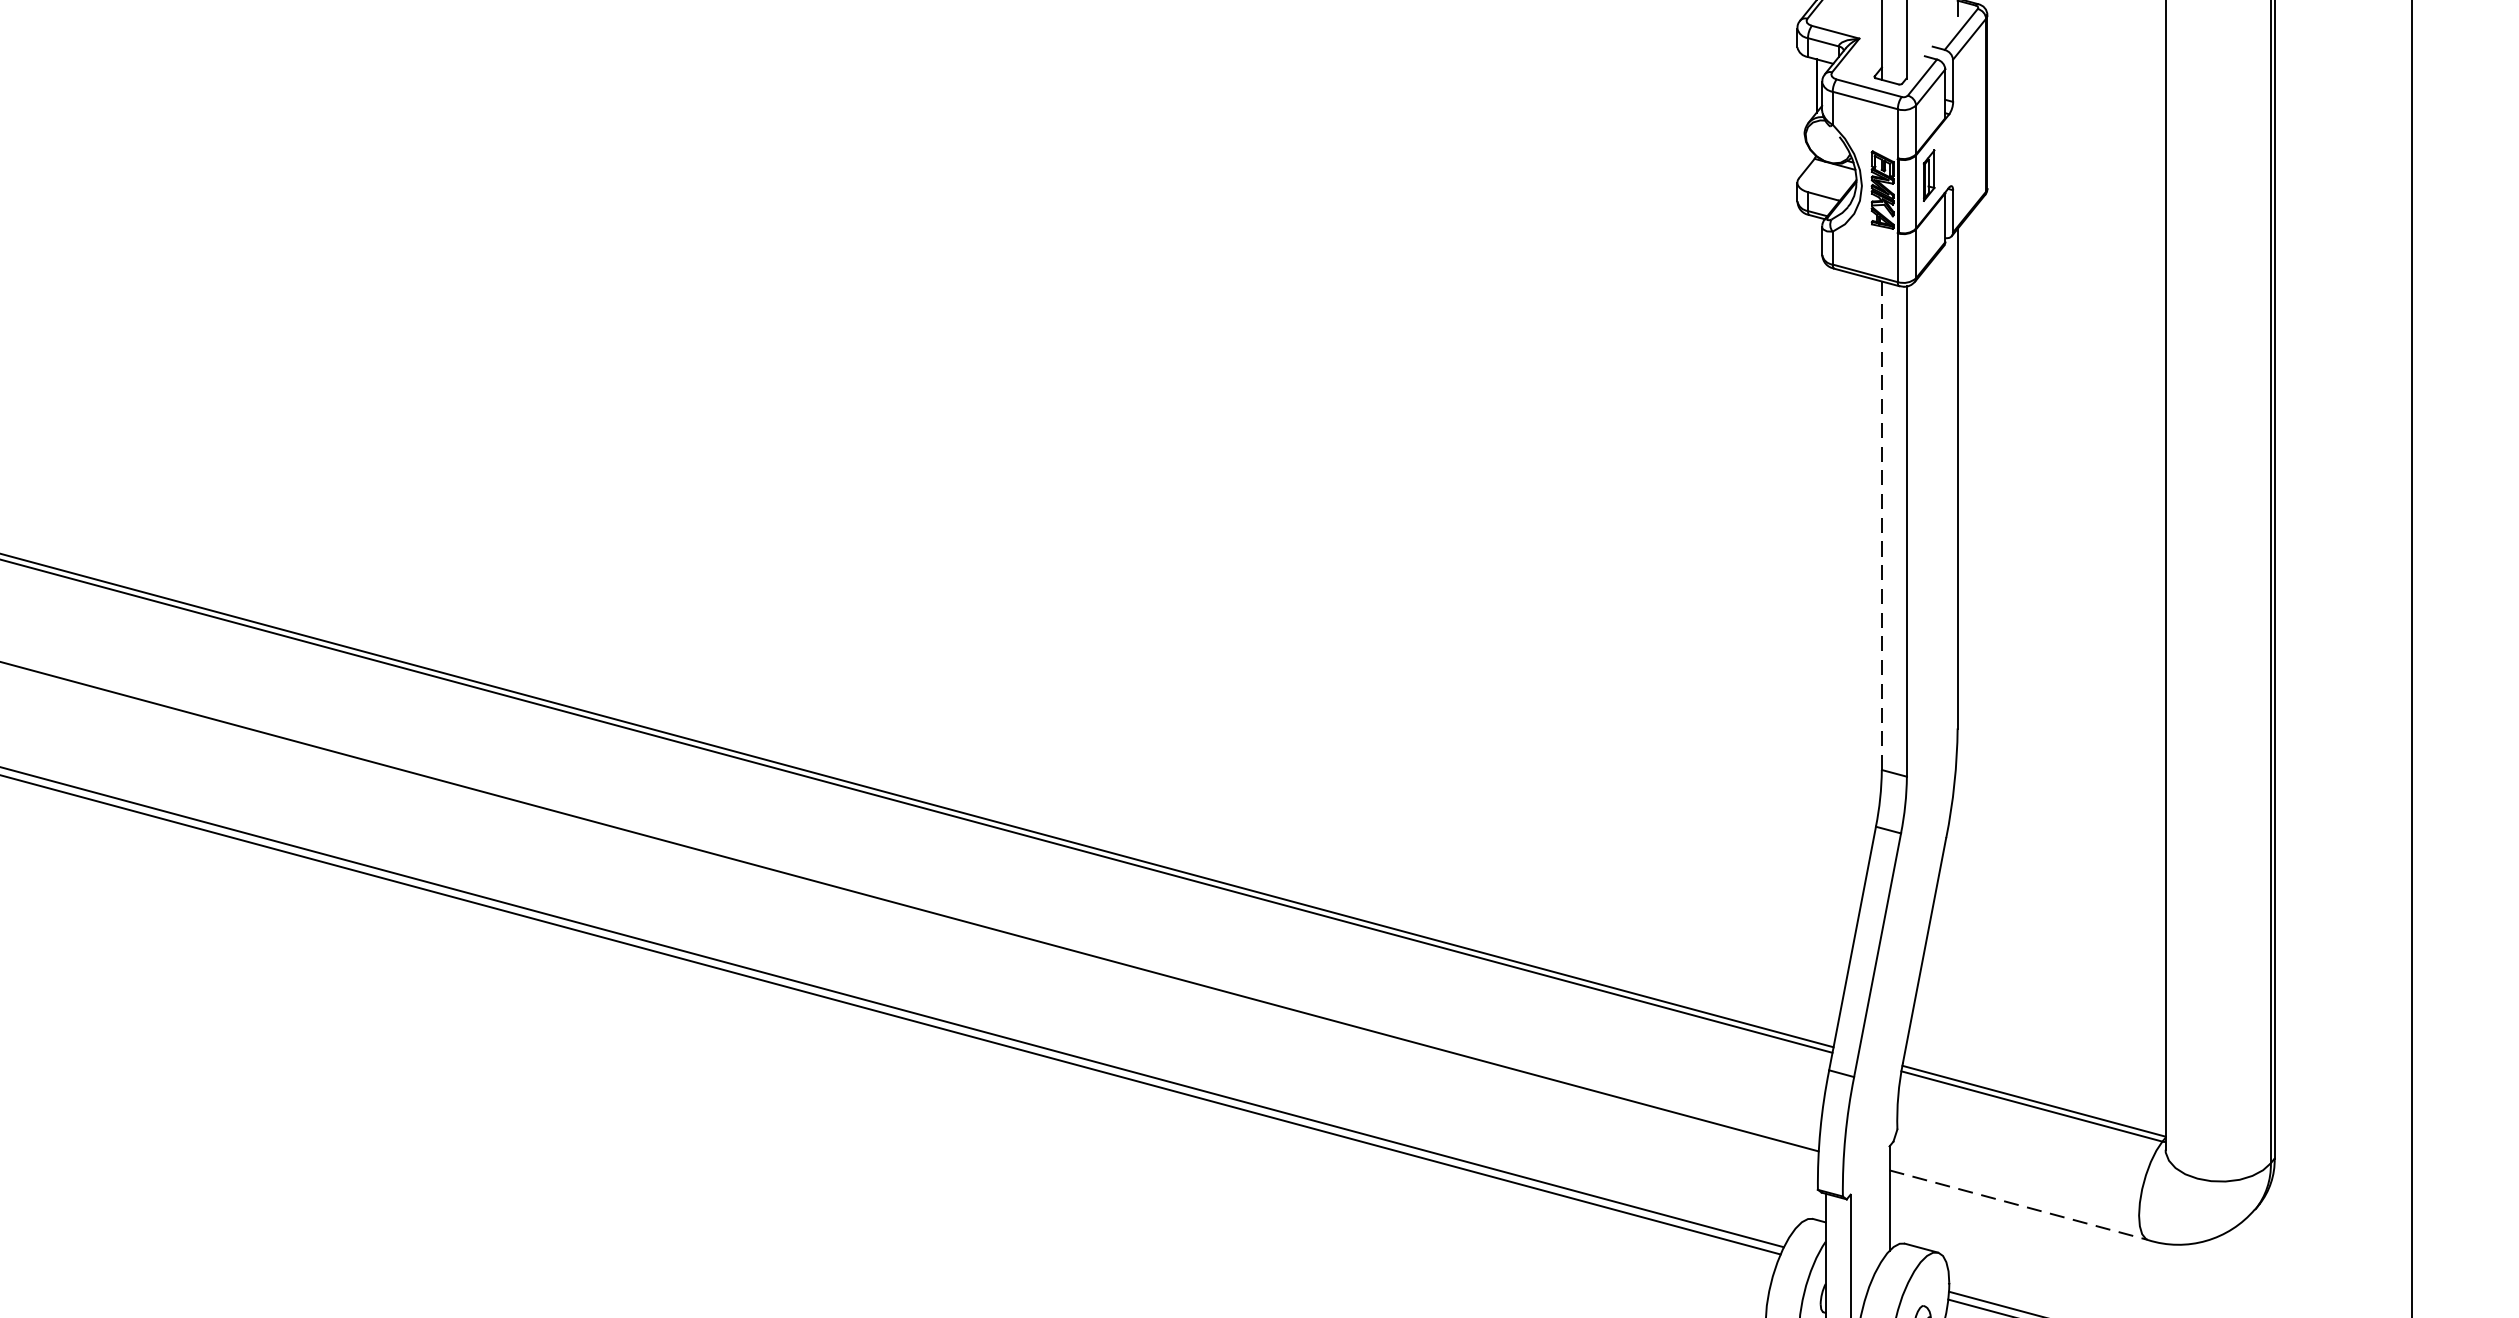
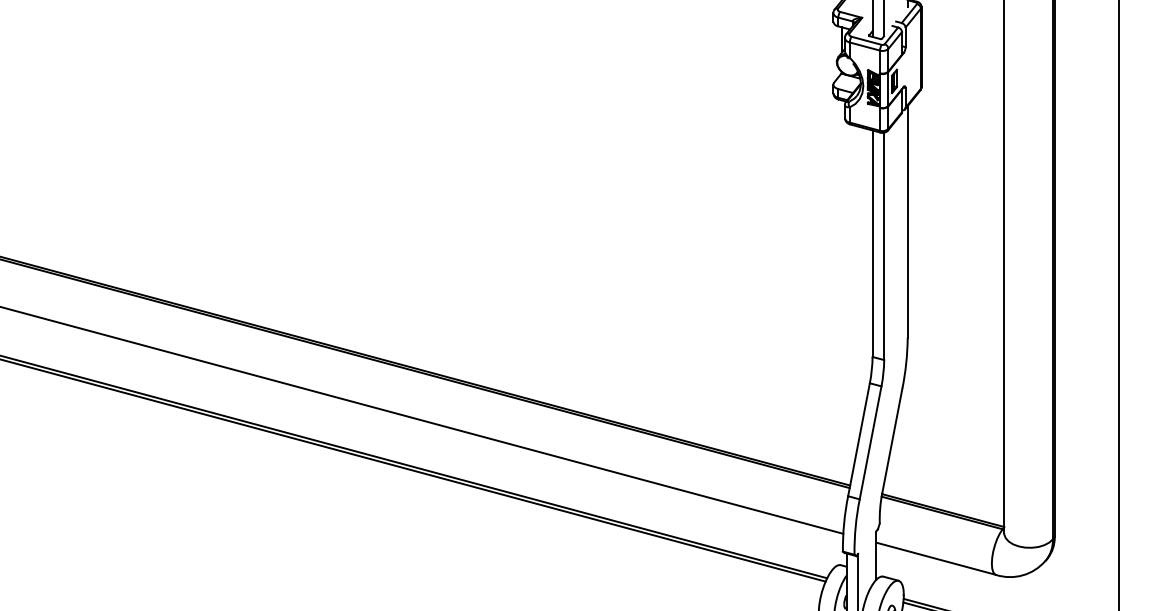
line: (1881, 525) -> (872, 243), dashed -> solid
line: (2019, 1204) -> (936, 558), dashed -> solid

